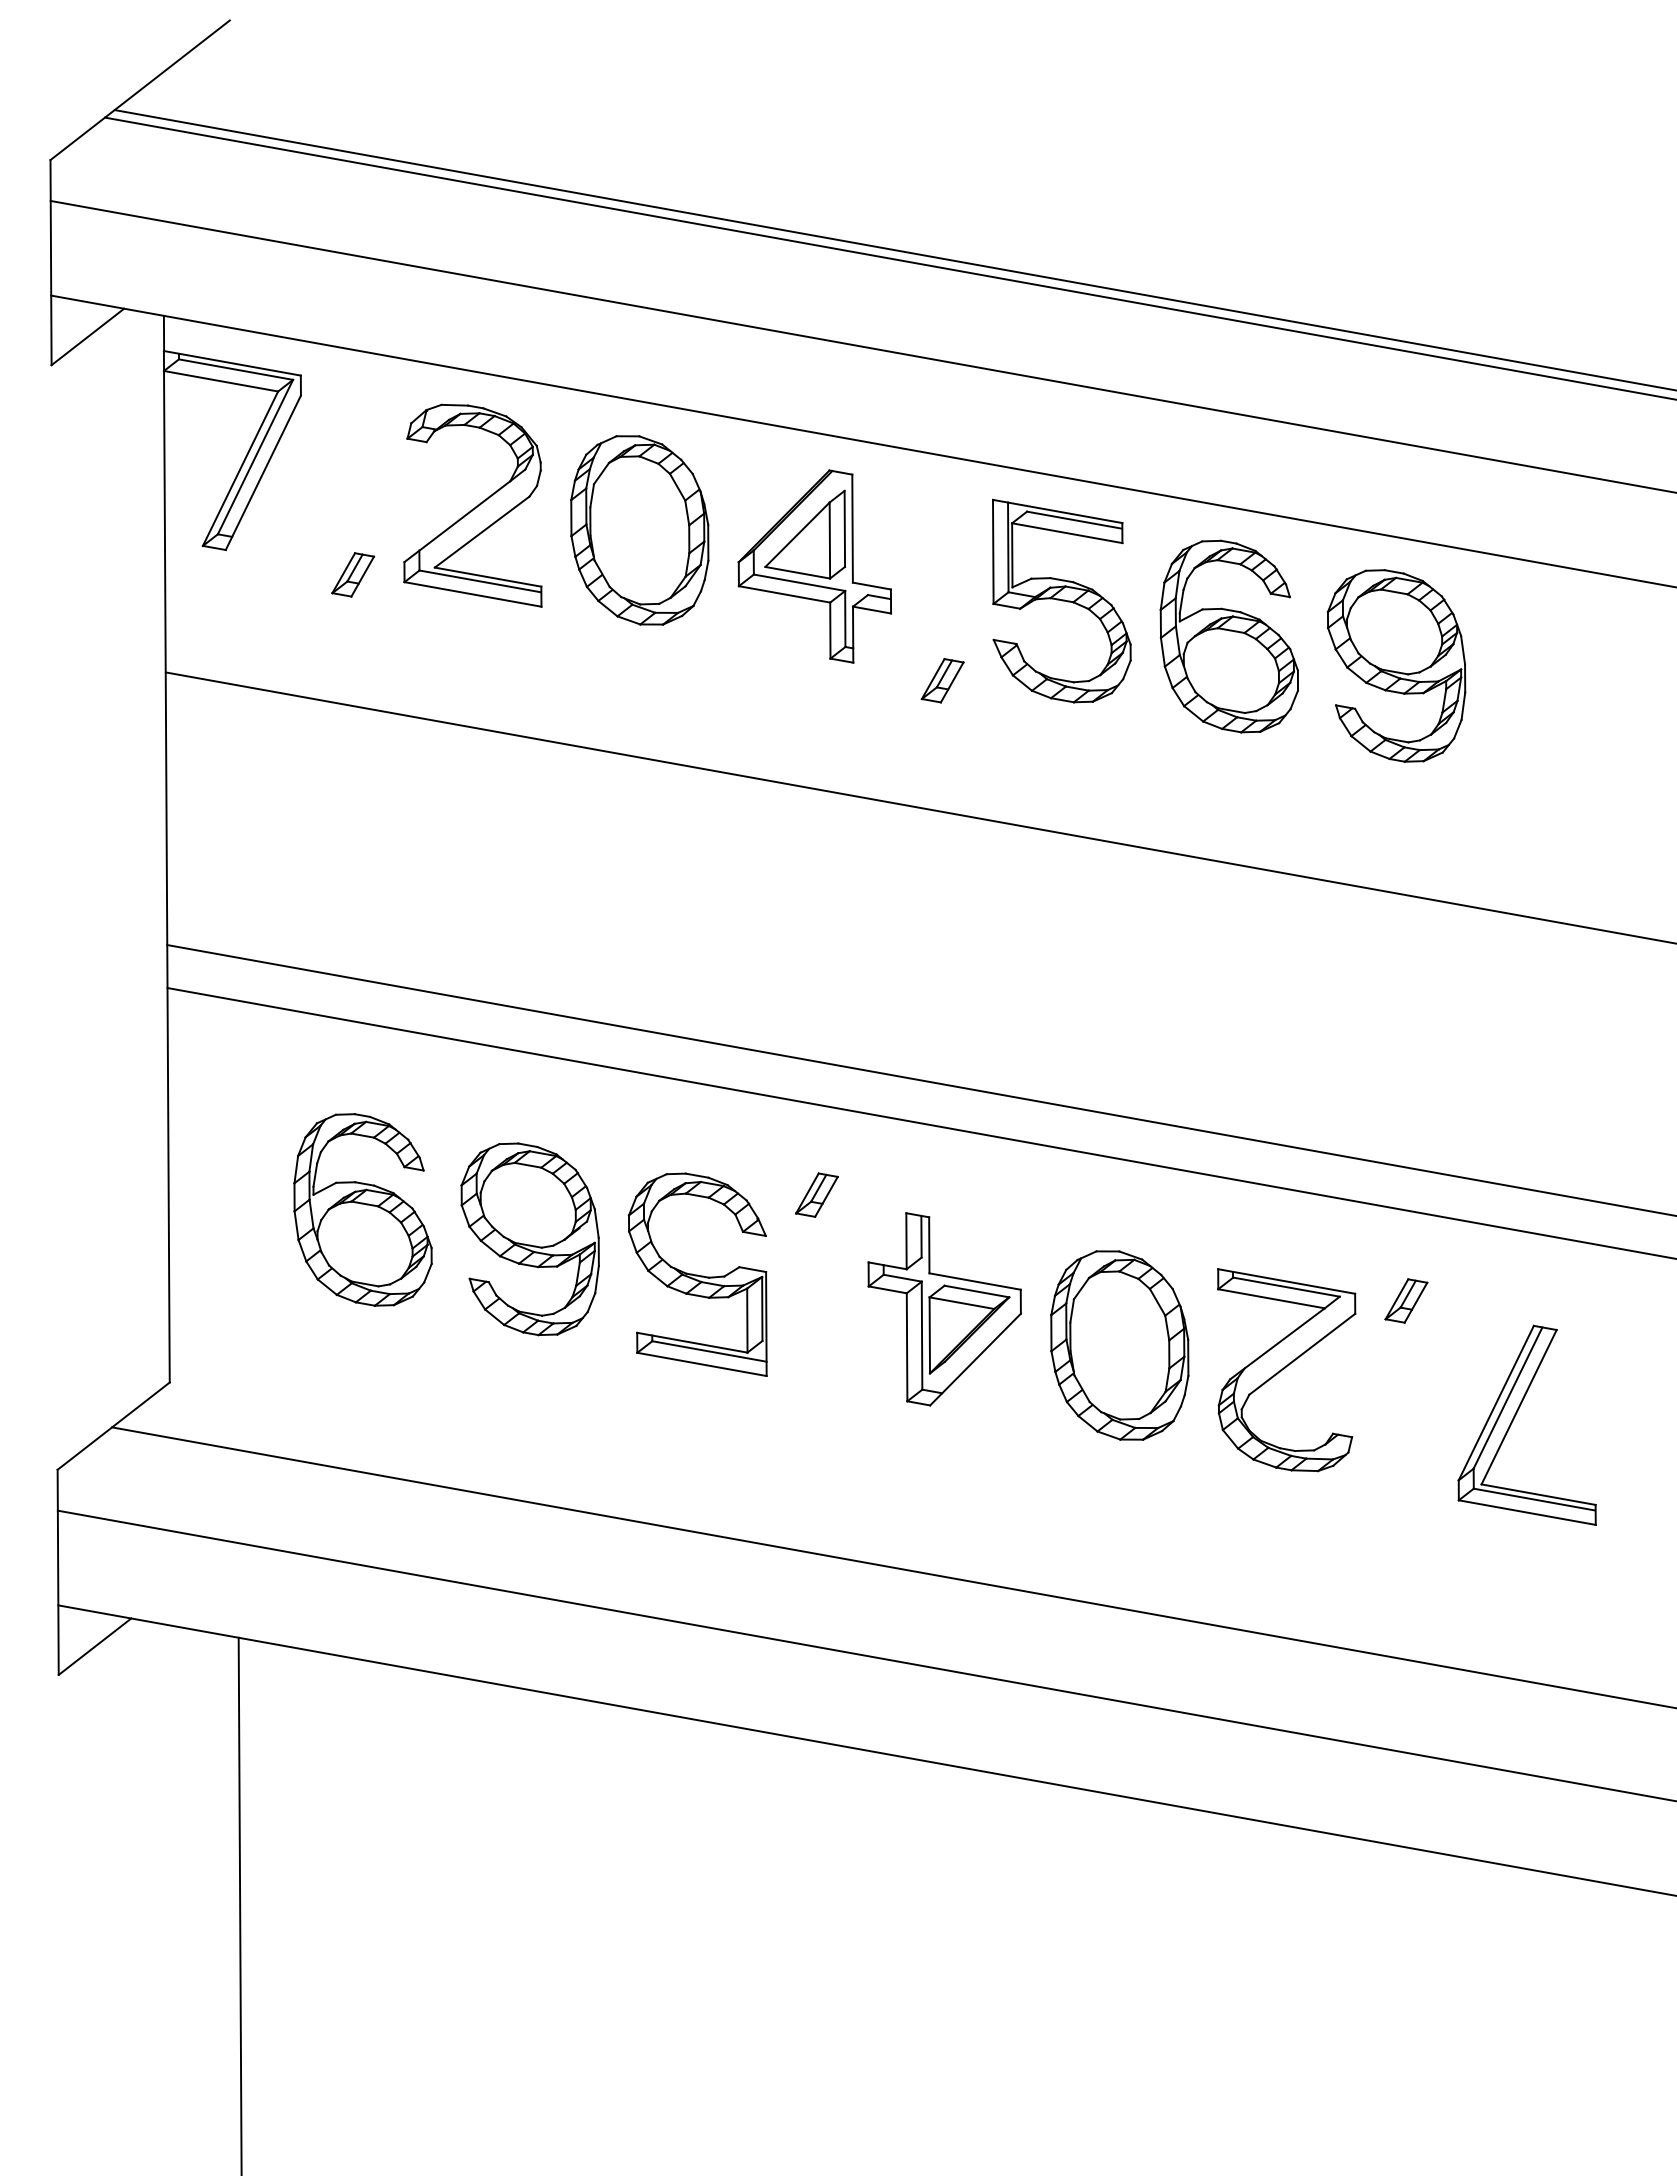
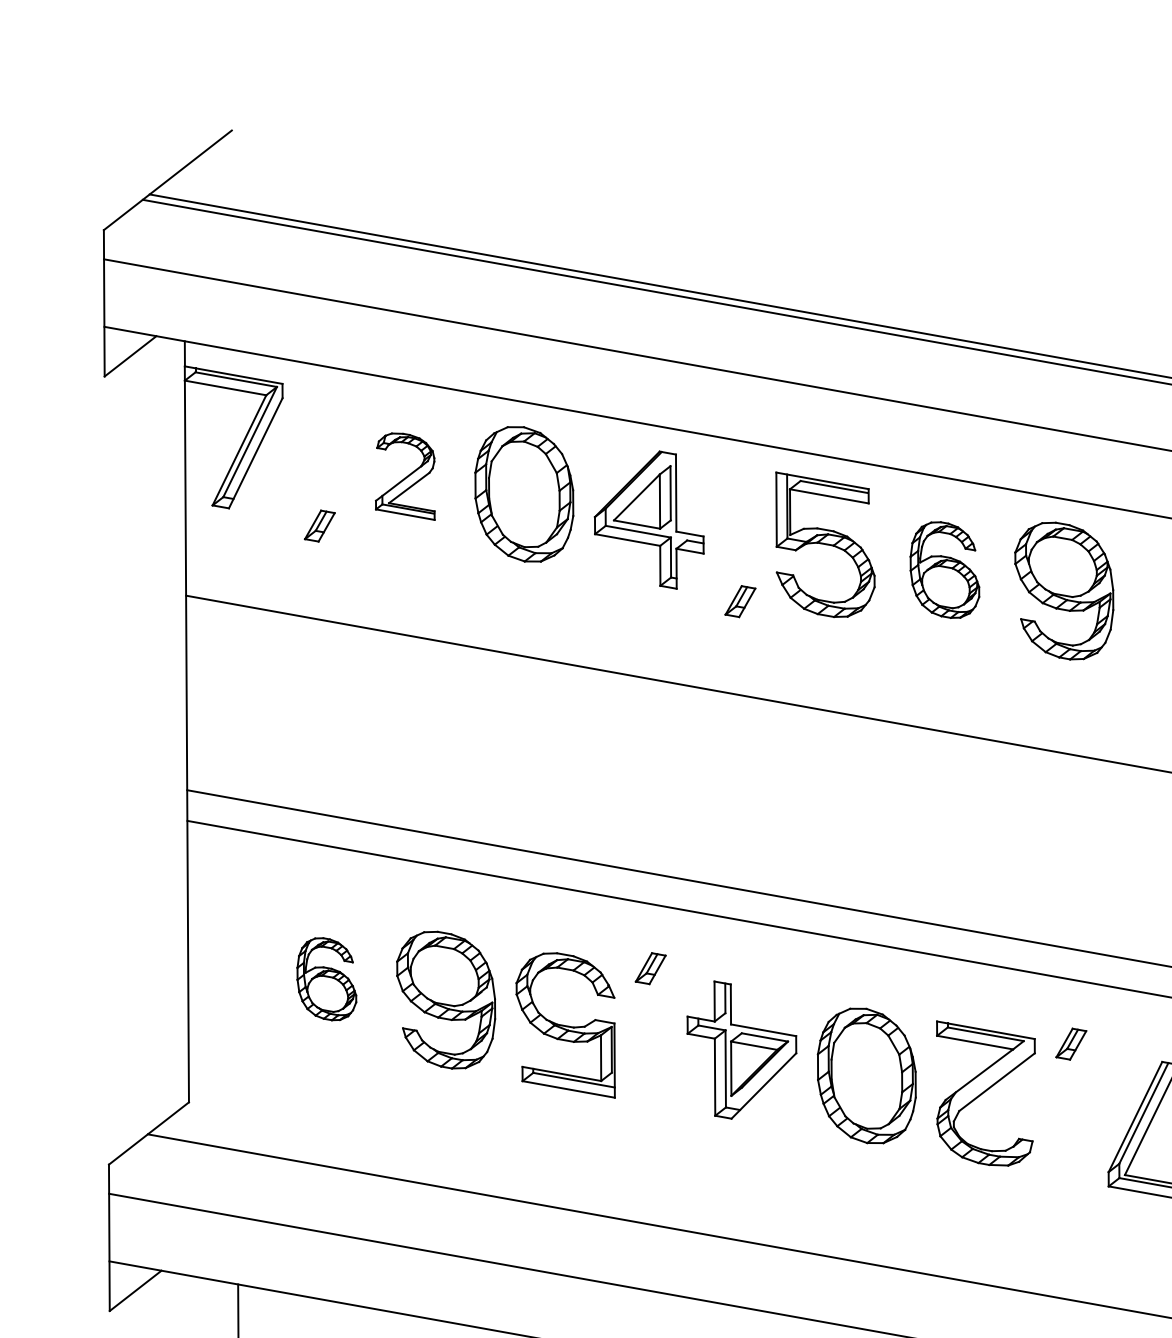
part: (472, 505) -> (404, 476), size x0.6
part: (1228, 636) -> (944, 570), size x0.7
part: (362, 1209) -> (326, 978), size x0.6

